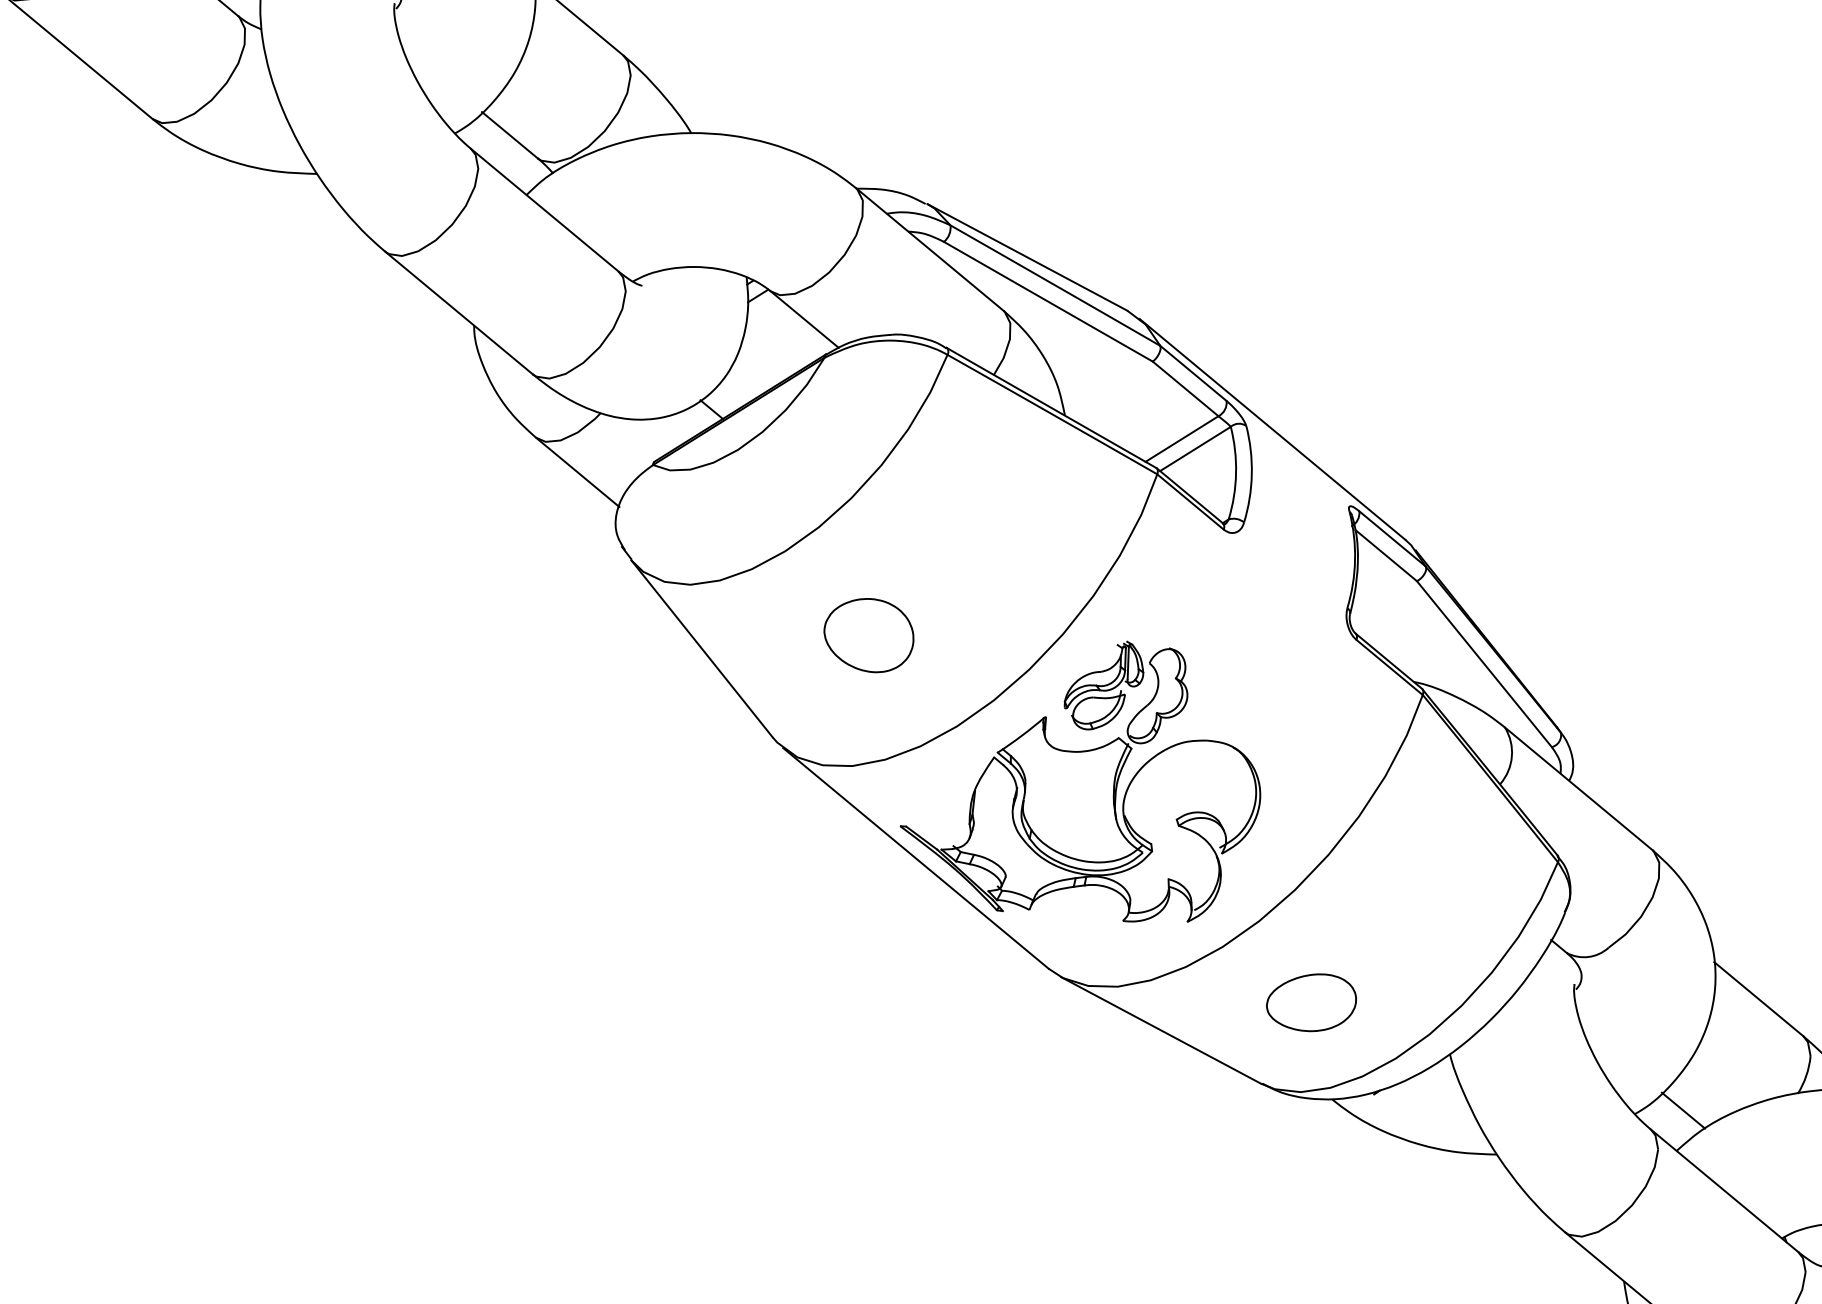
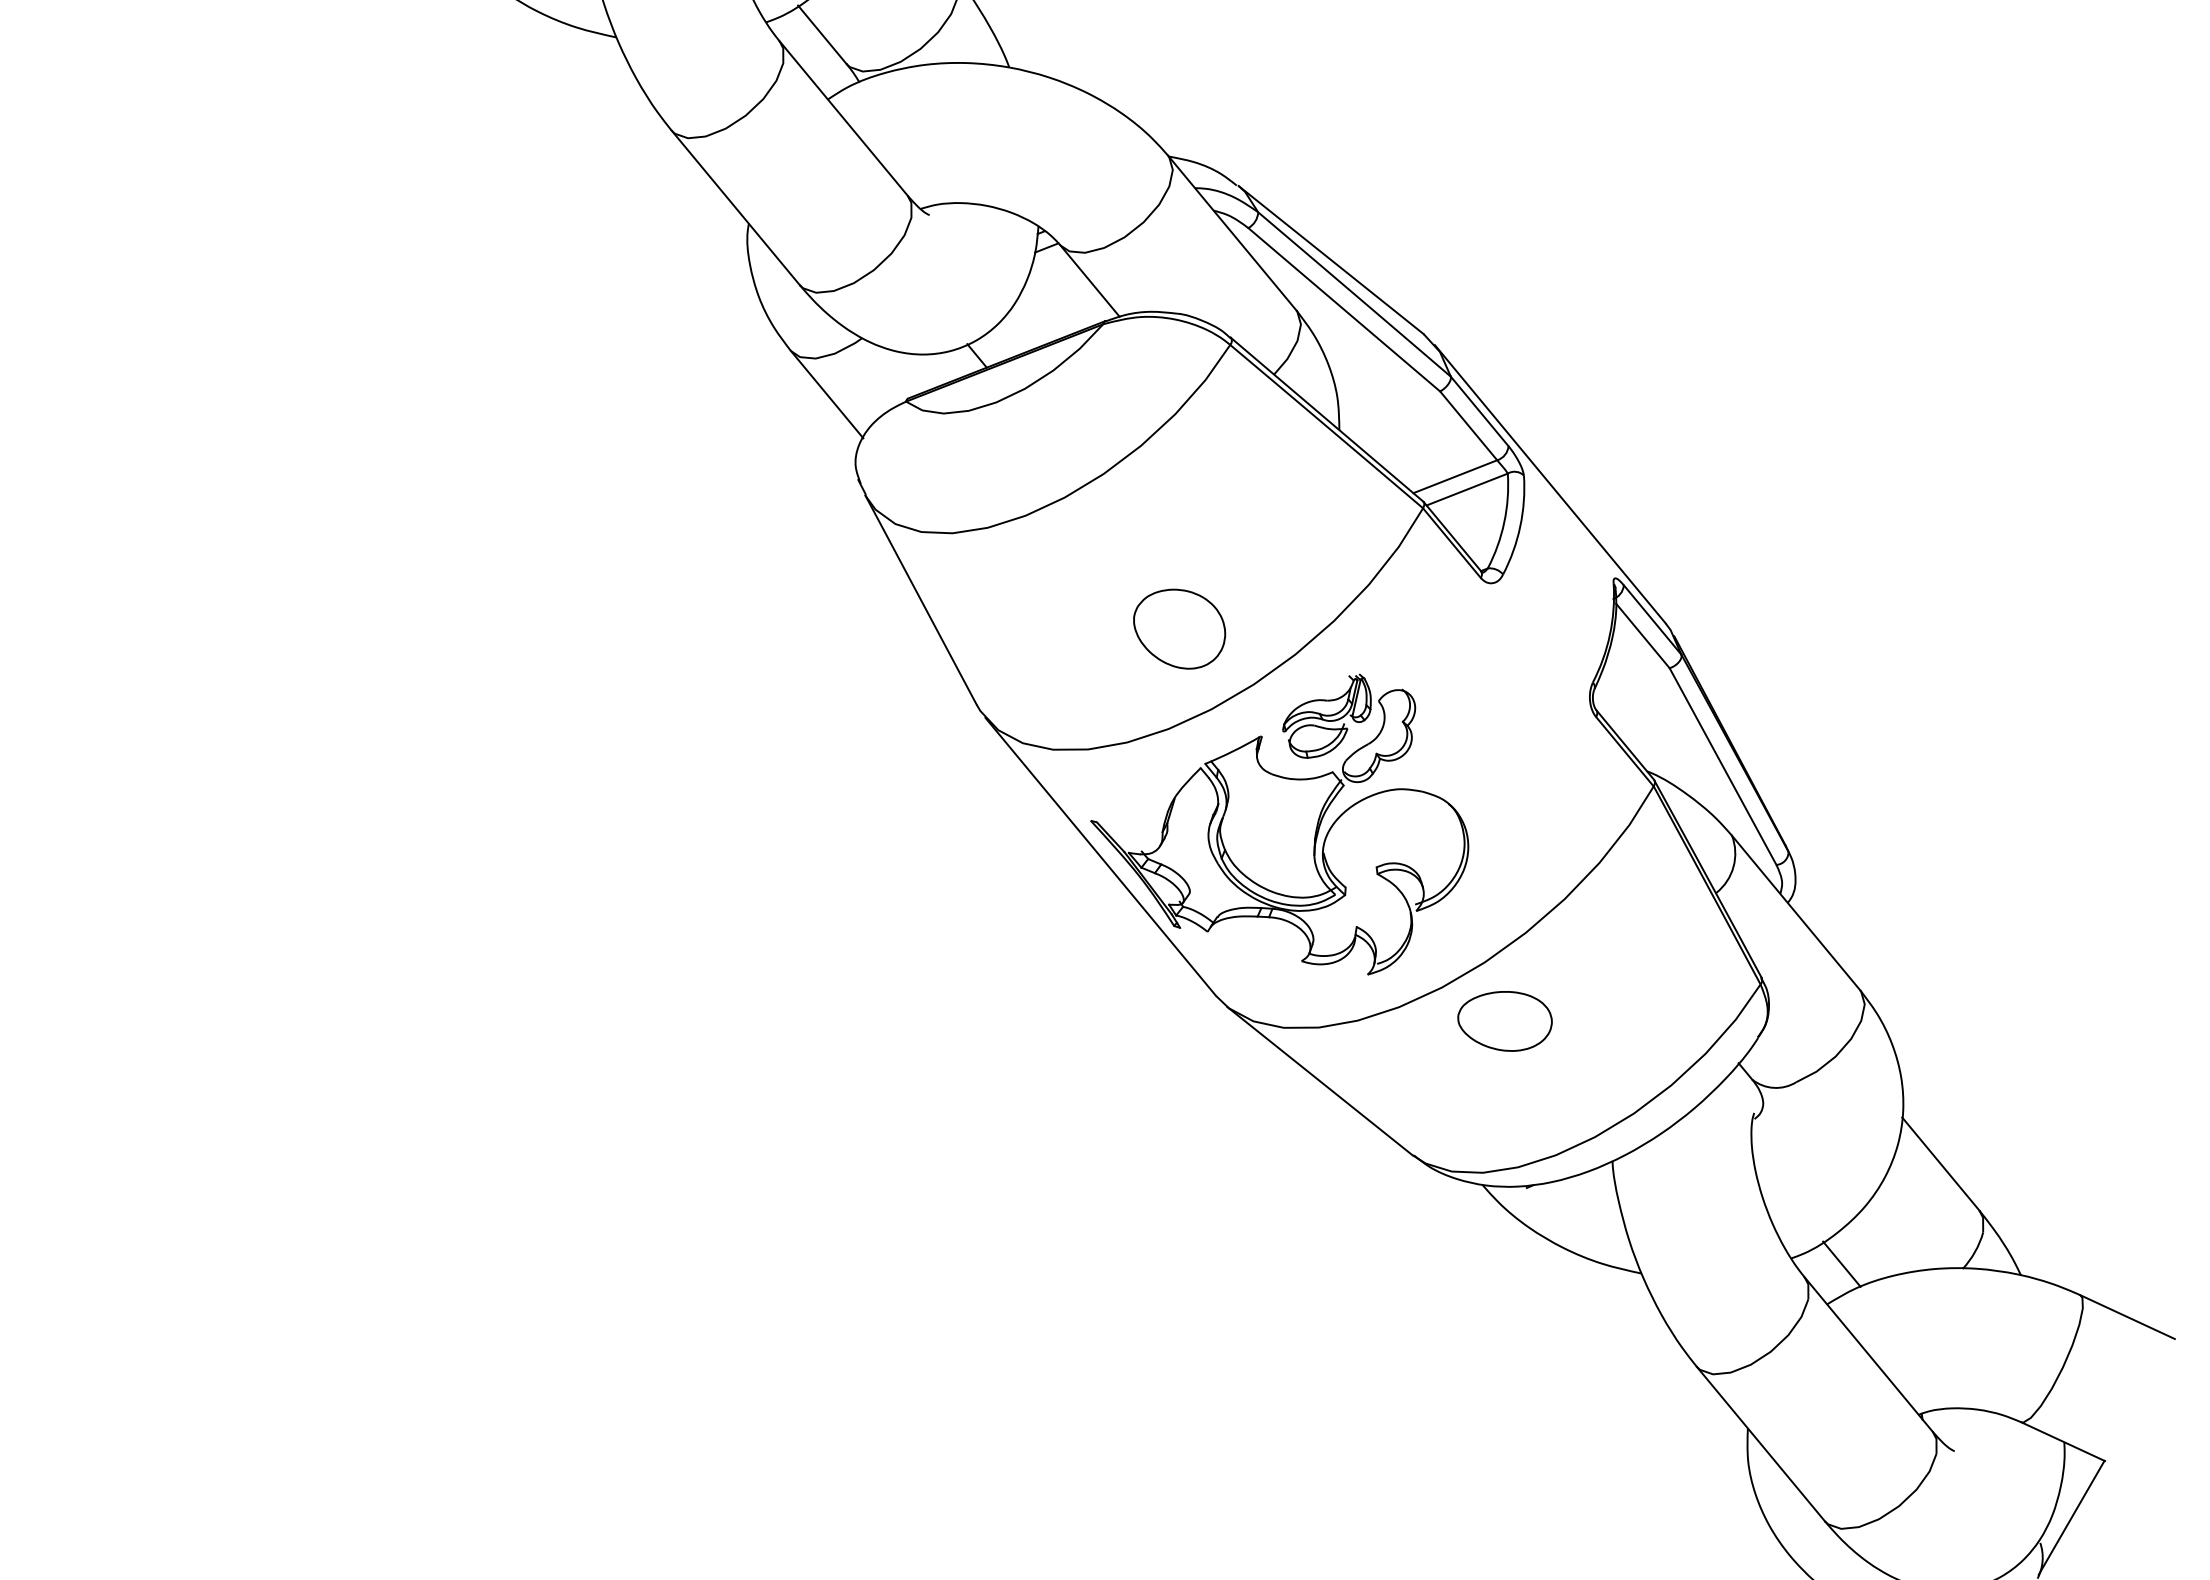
part: (869, 635) -> (1179, 628), moved
part: (1311, 1003) -> (1504, 1021), moved

